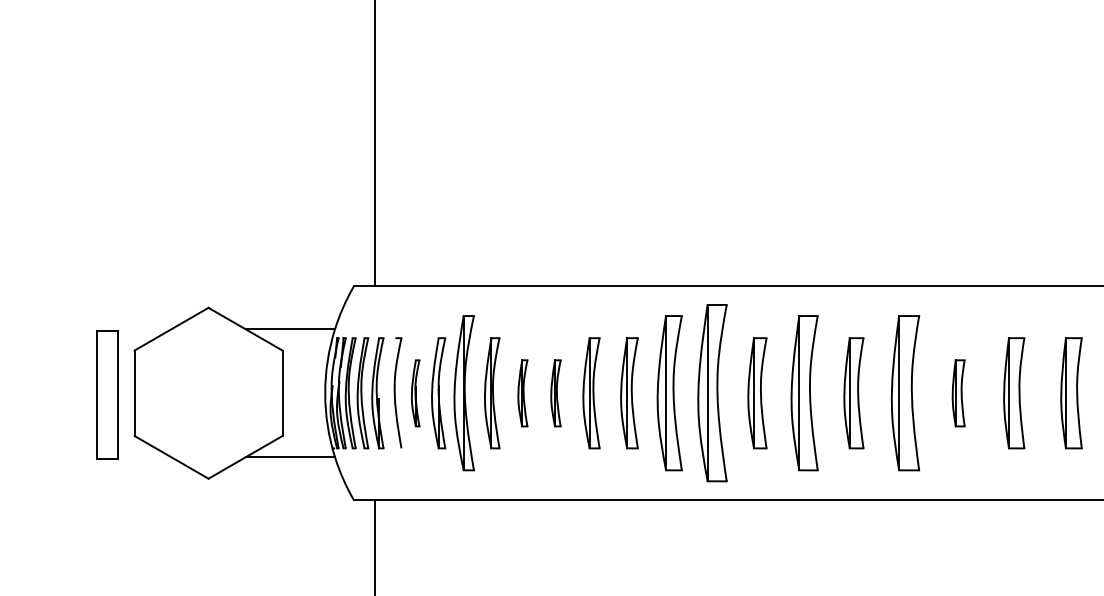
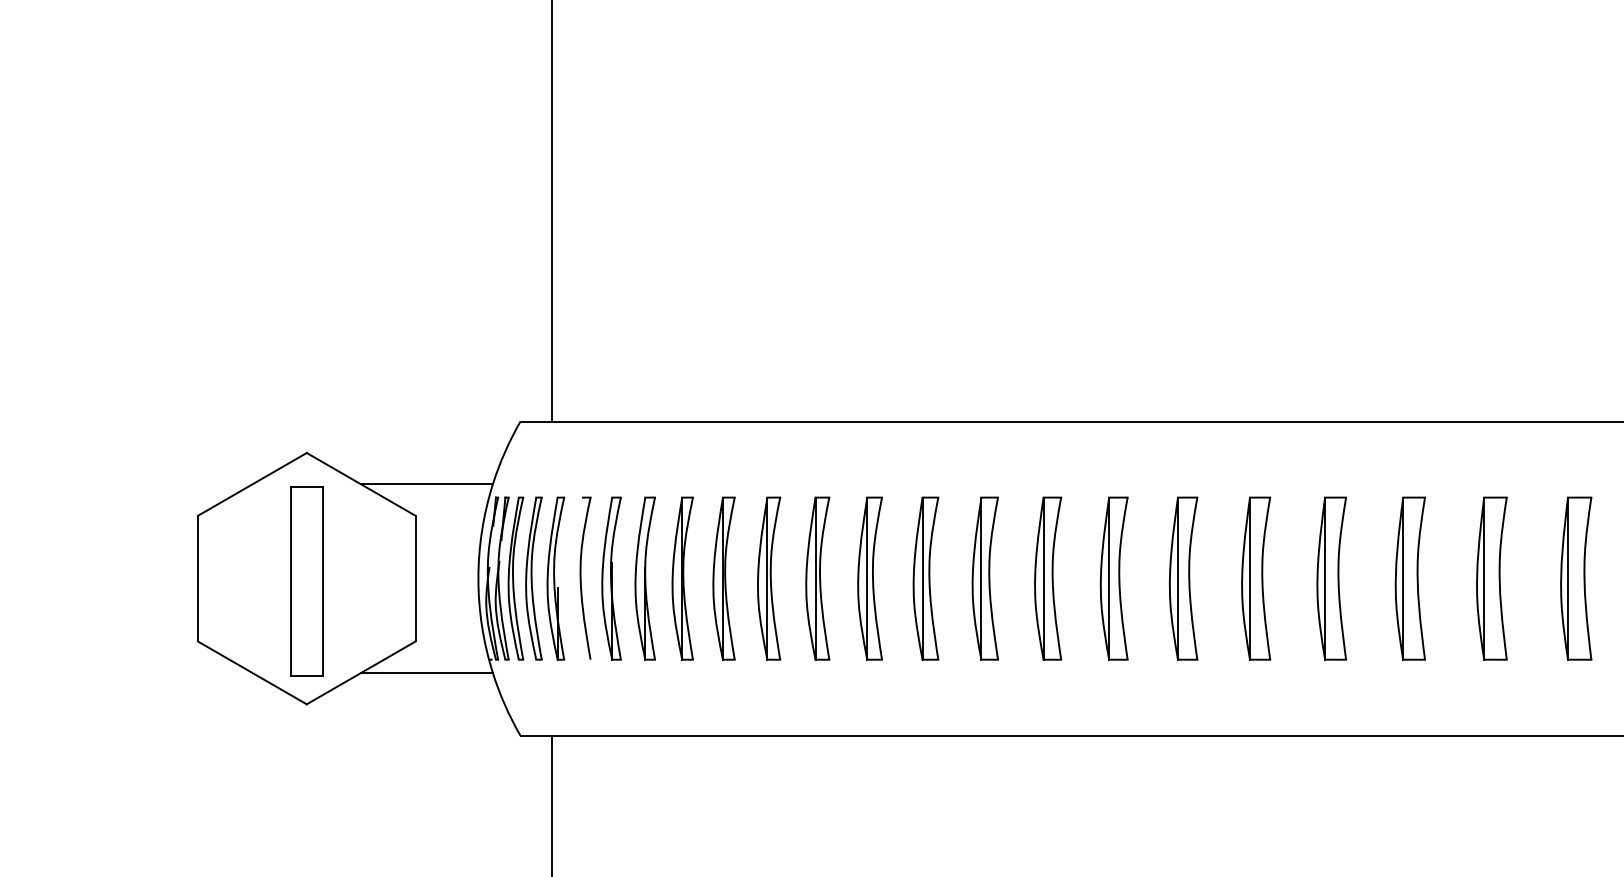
part: (415, 393) -> (611, 578), size x1.67
part: (463, 393) -> (681, 578), size x0.71
part: (522, 393) -> (768, 578), size x1.67
part: (555, 393) -> (817, 578), size x1.67
part: (669, 393) -> (984, 578), size x0.71
part: (712, 393) -> (1048, 578), size x0.62
part: (804, 393) -> (1183, 578), size x0.71
part: (904, 393) -> (1330, 578), size x0.71
part: (958, 393) -> (1409, 578), size x1.67
part: (107, 394) -> (306, 580), moved

